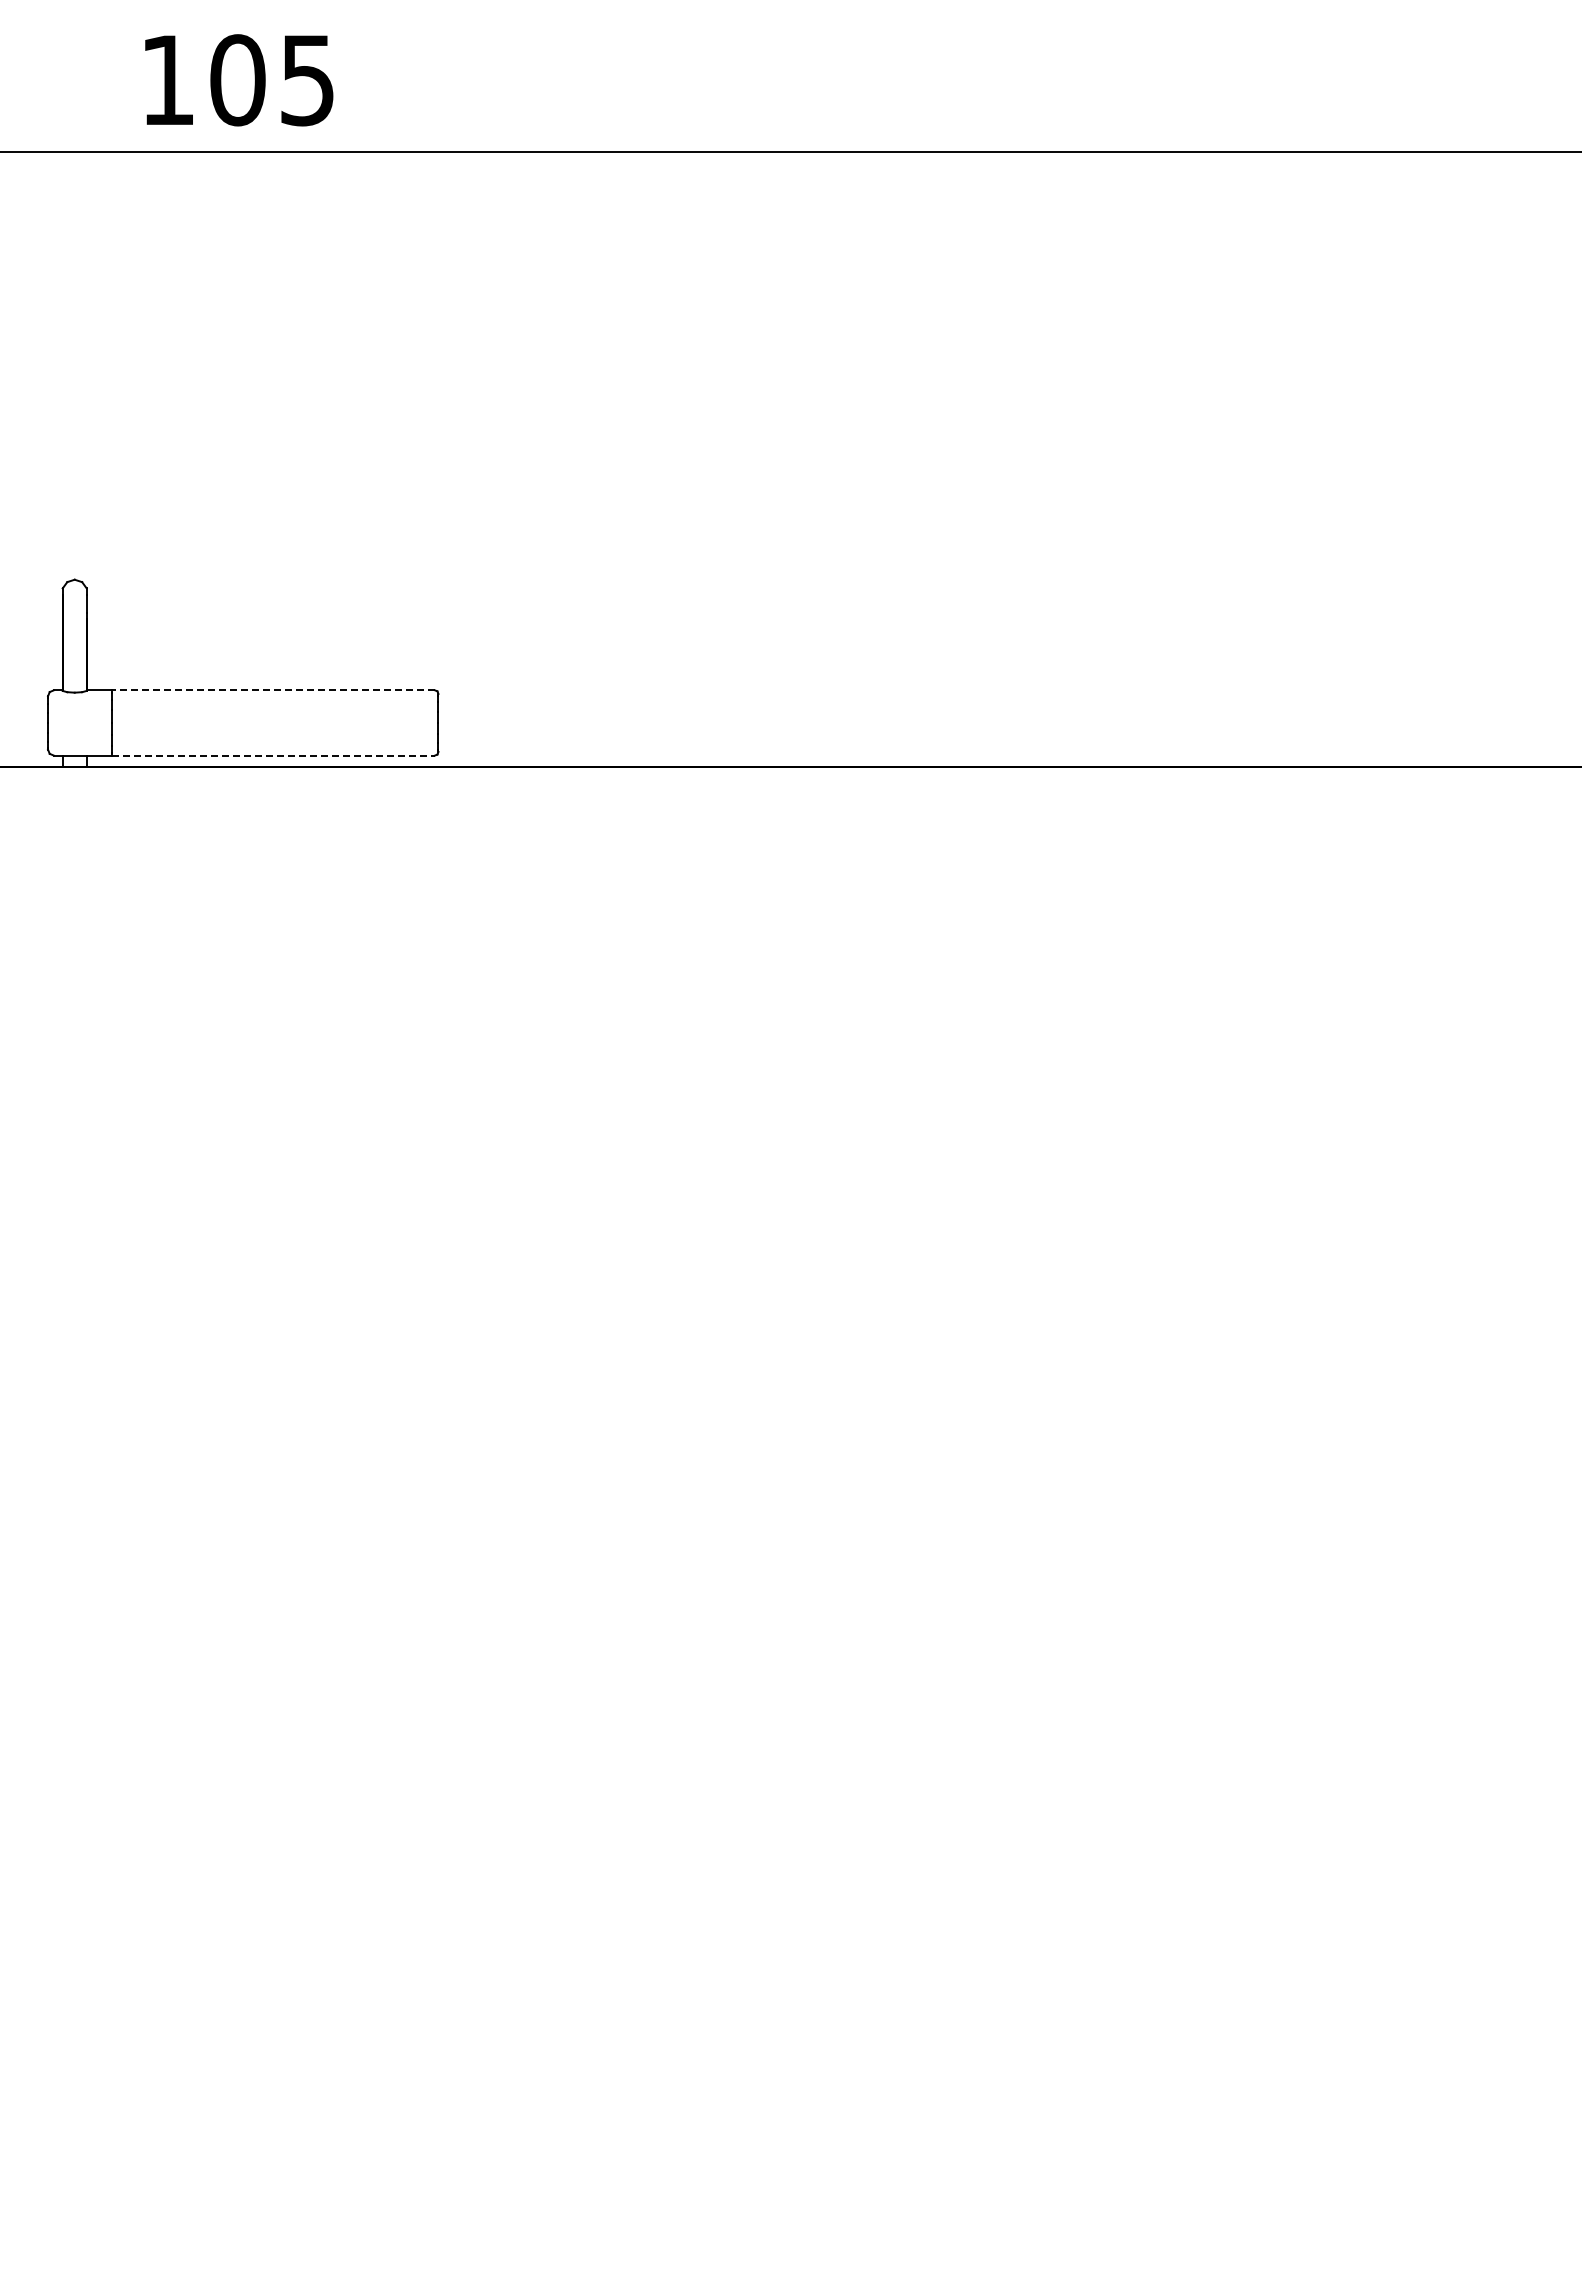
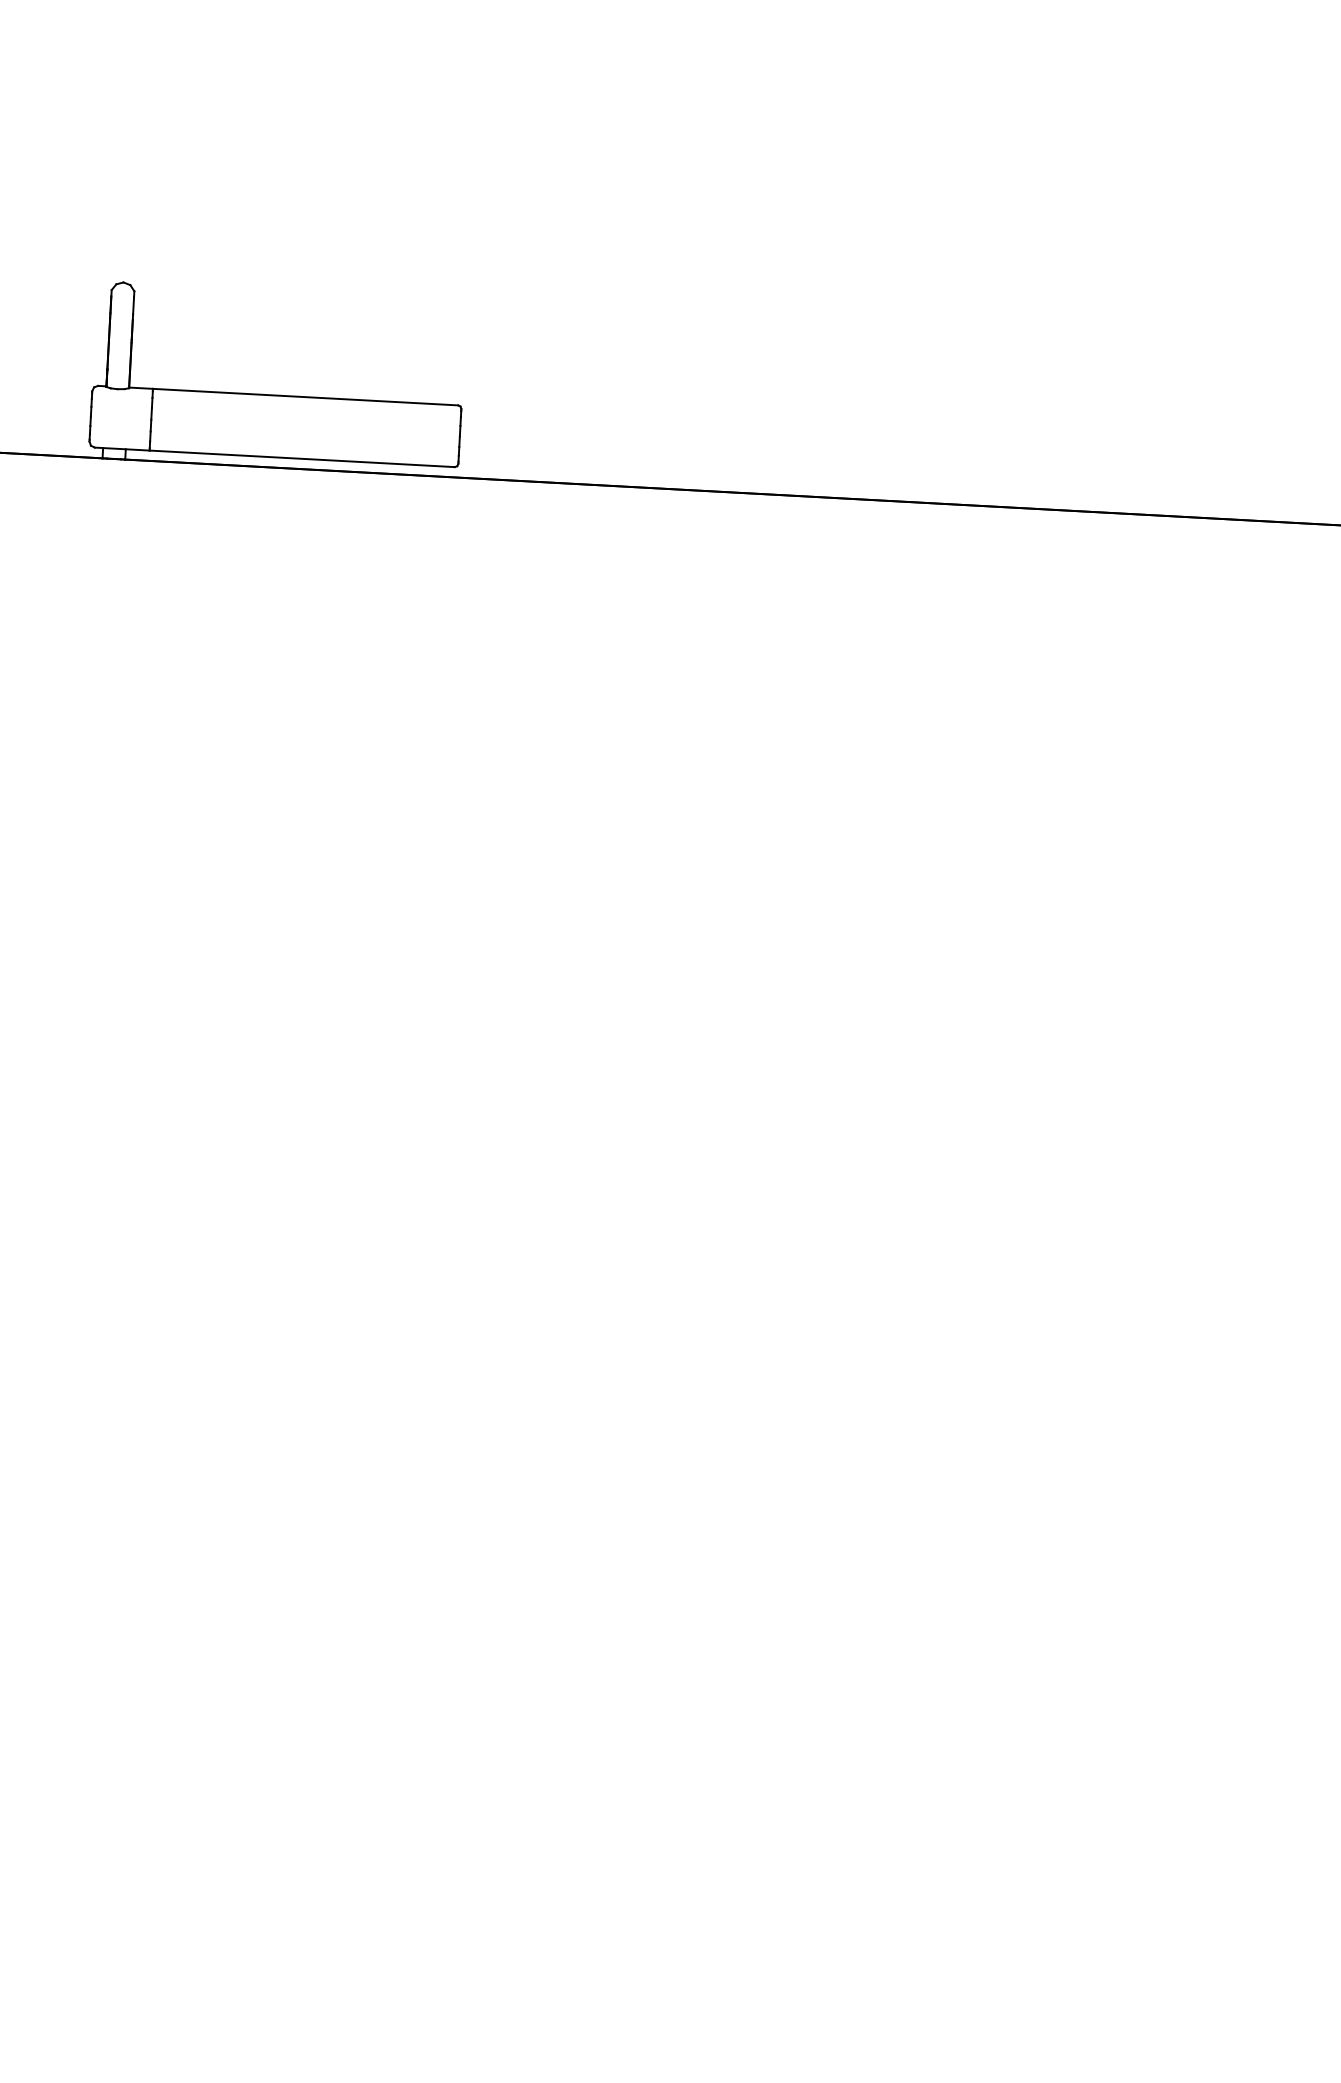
line: (272, 690) -> (304, 397), dashed -> solid
line: (273, 755) -> (302, 458), dashed -> solid

